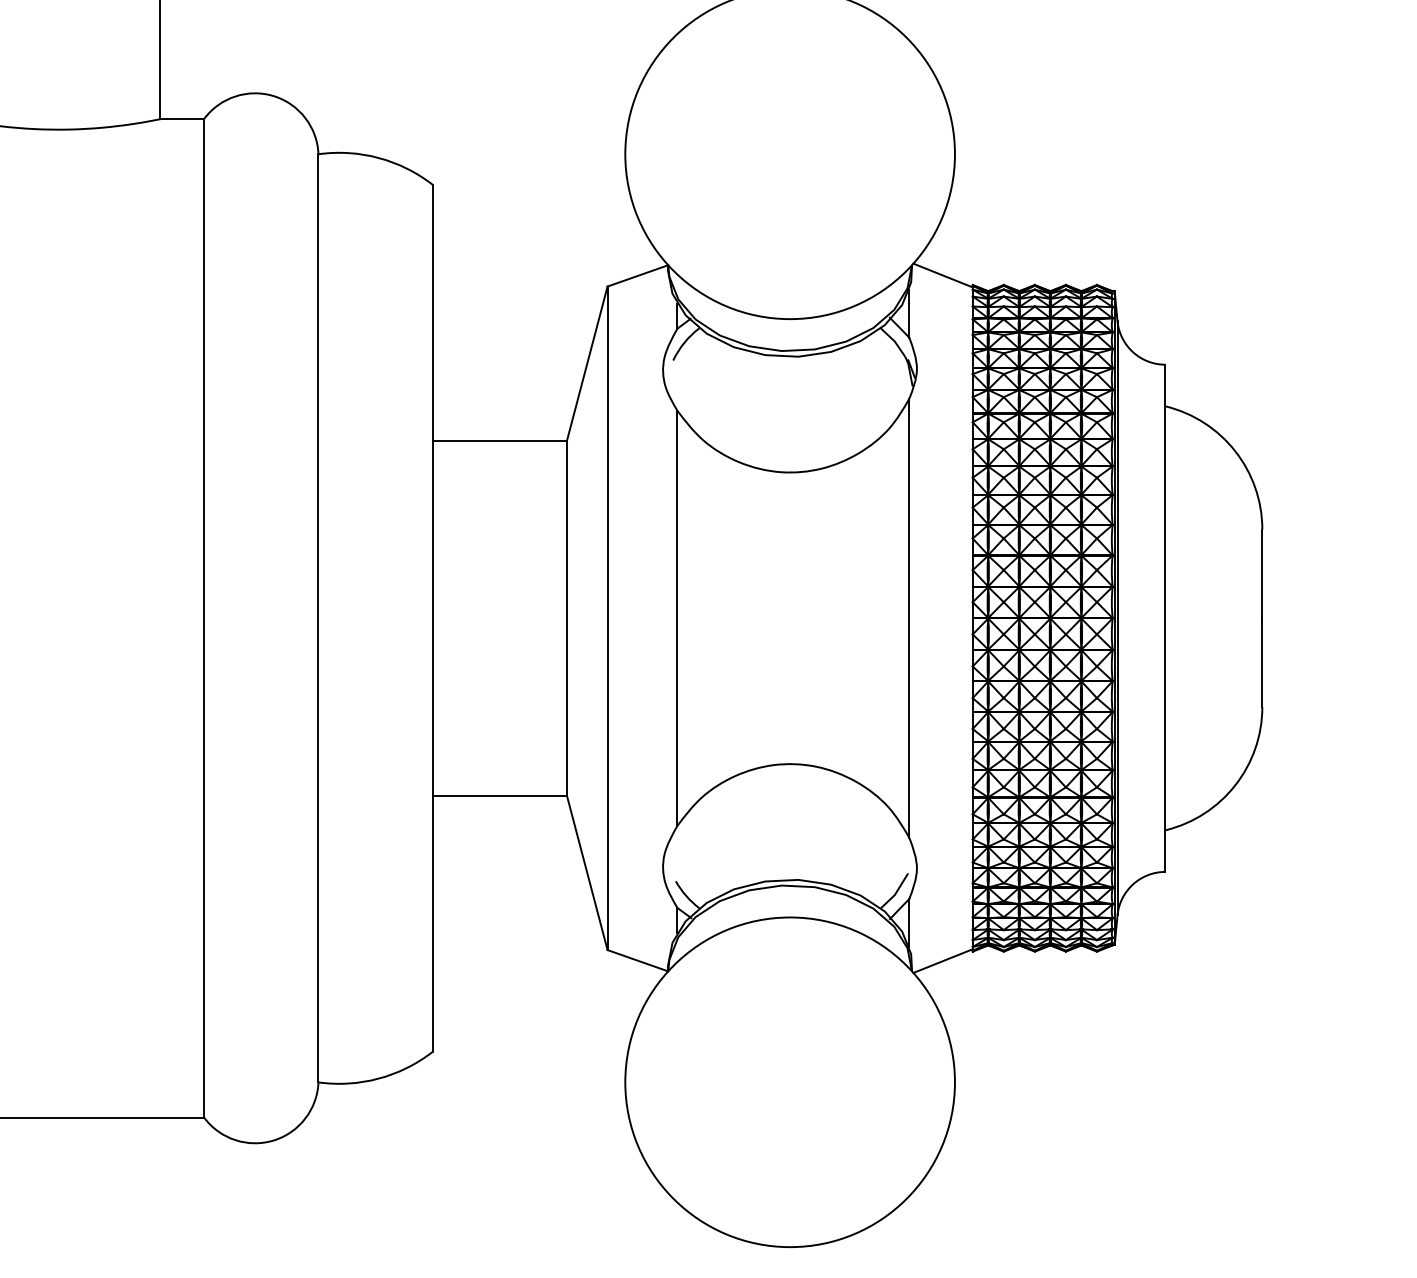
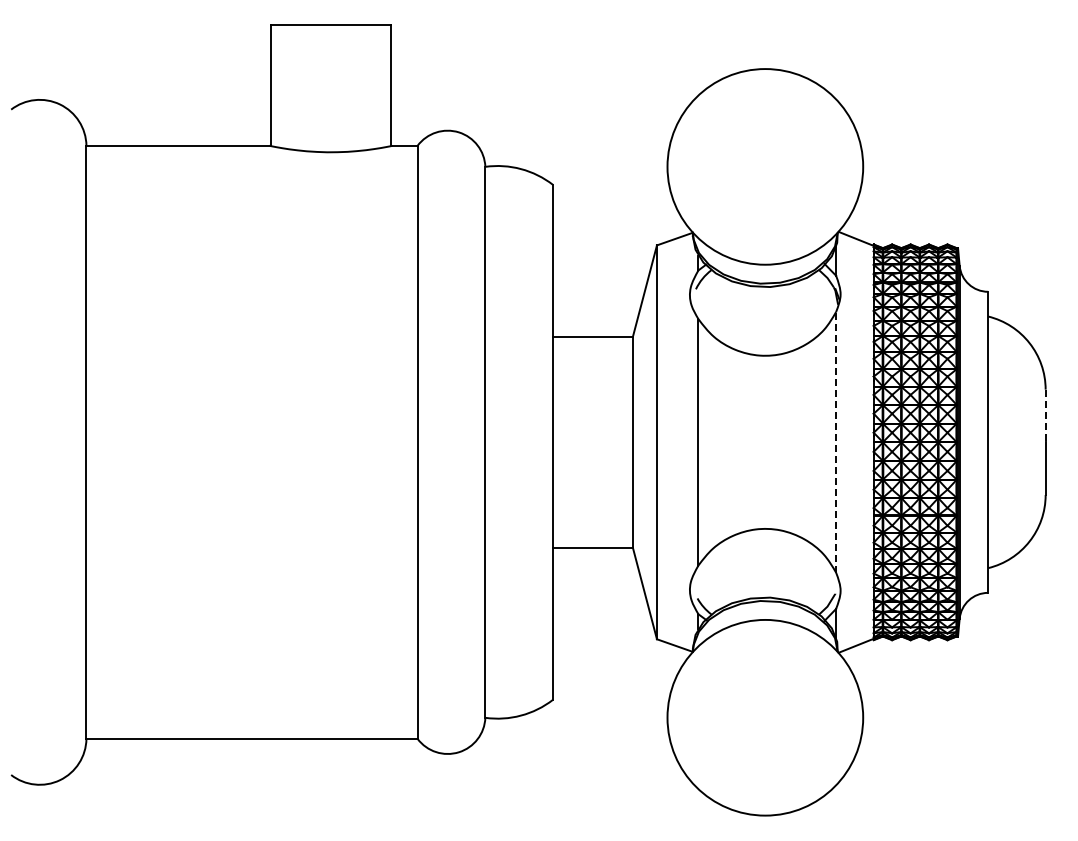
line: (1262, 574) -> (1045, 416), solid -> dashed
line: (909, 616) -> (836, 441), solid -> dashed

